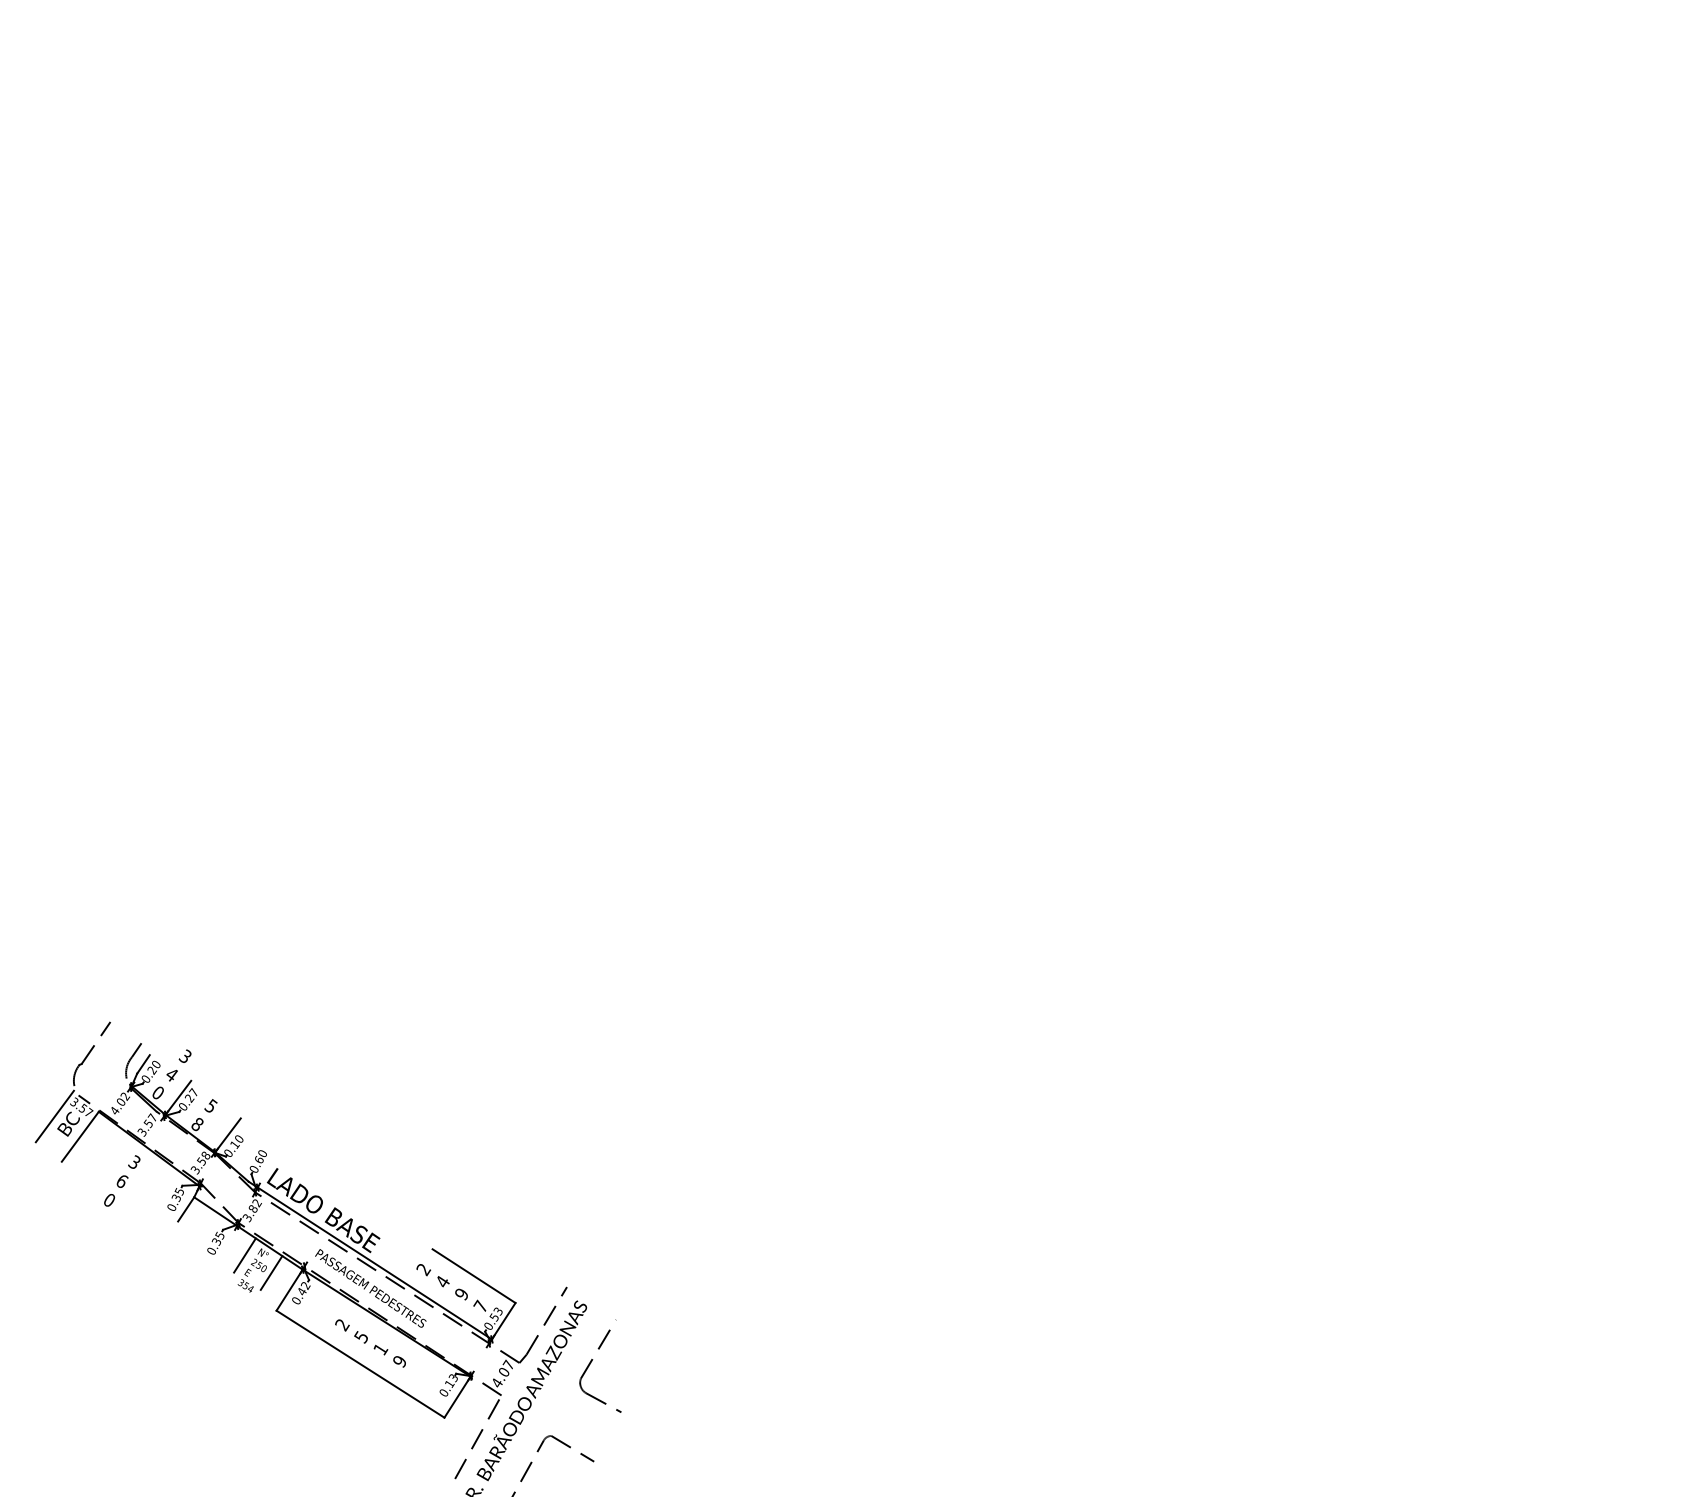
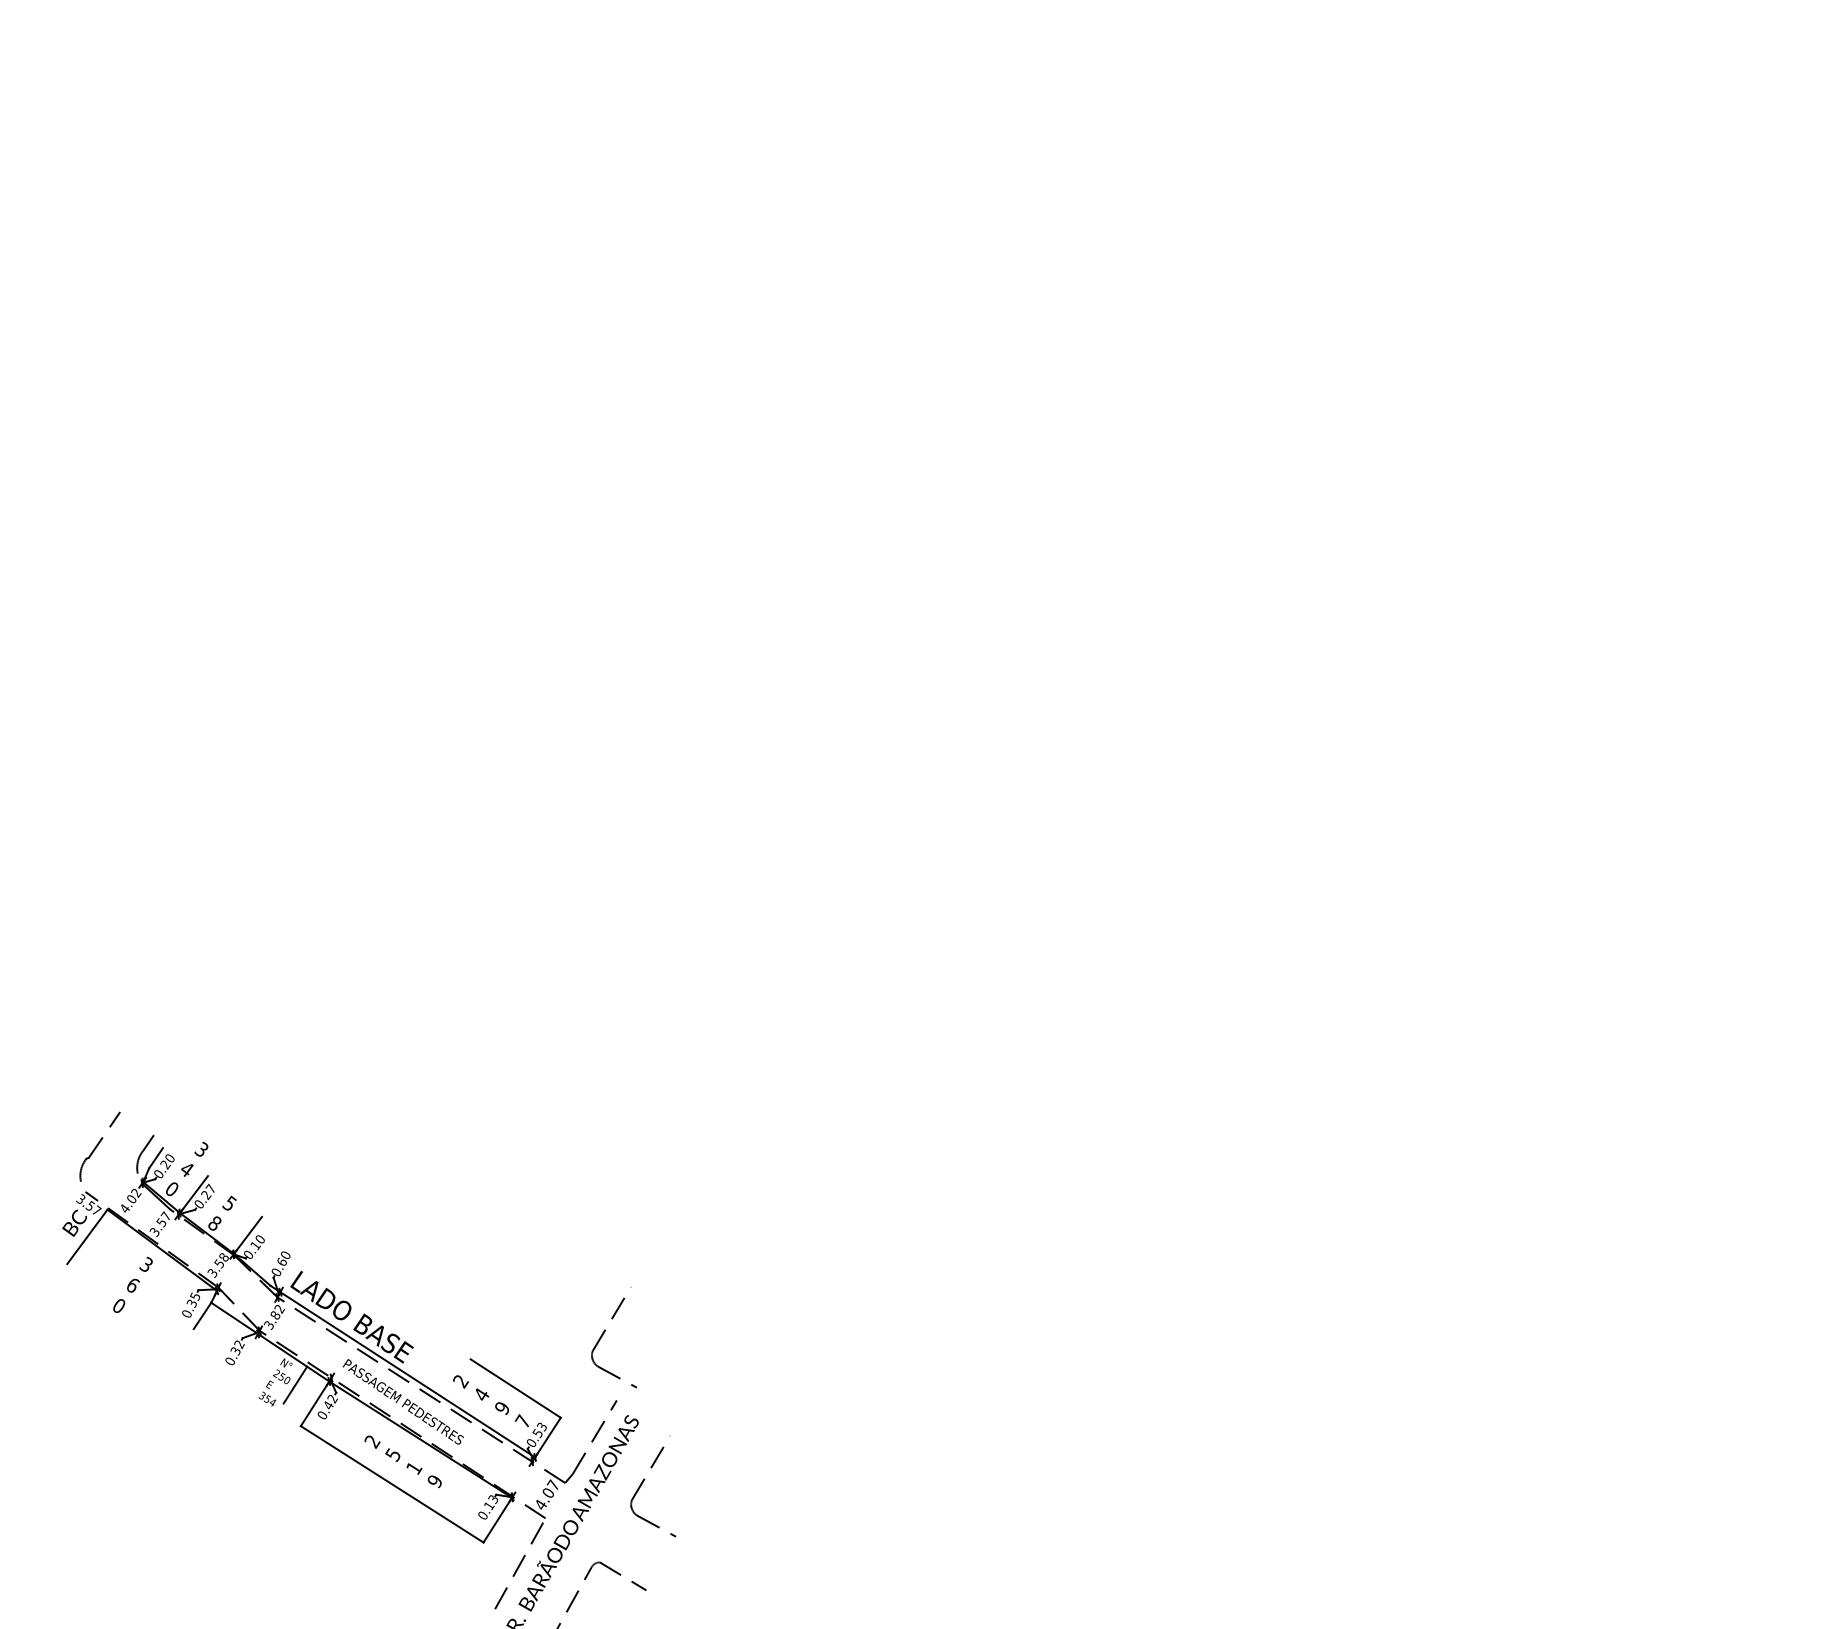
line: (54, 1116) -> (59, 1214), removed
part: (556, 1224) -> (605, 1332), added
text: (219, 1235) -> (238, 1344), 0.35 -> 0.32
line: (244, 1255) -> (265, 1366), removed

